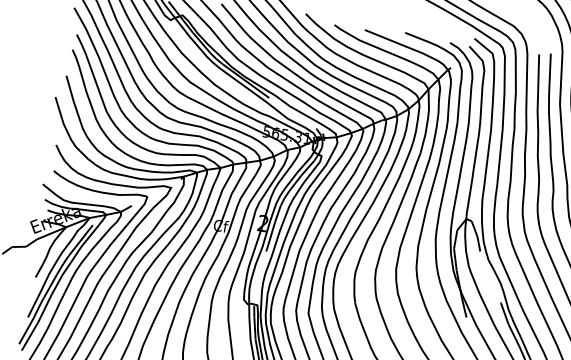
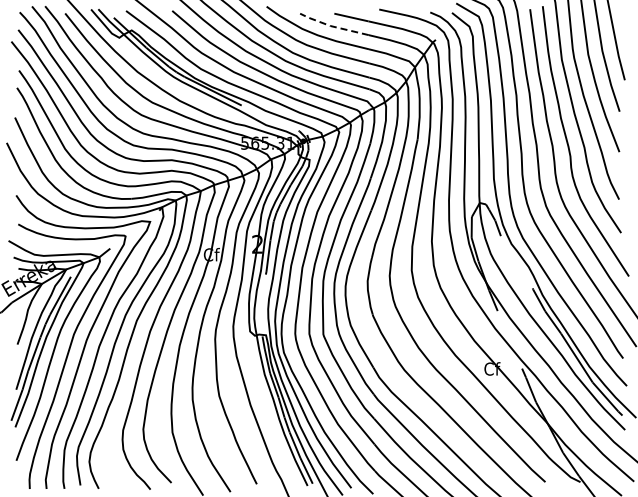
line: (361, 41) -> (332, 26), solid -> dashed

